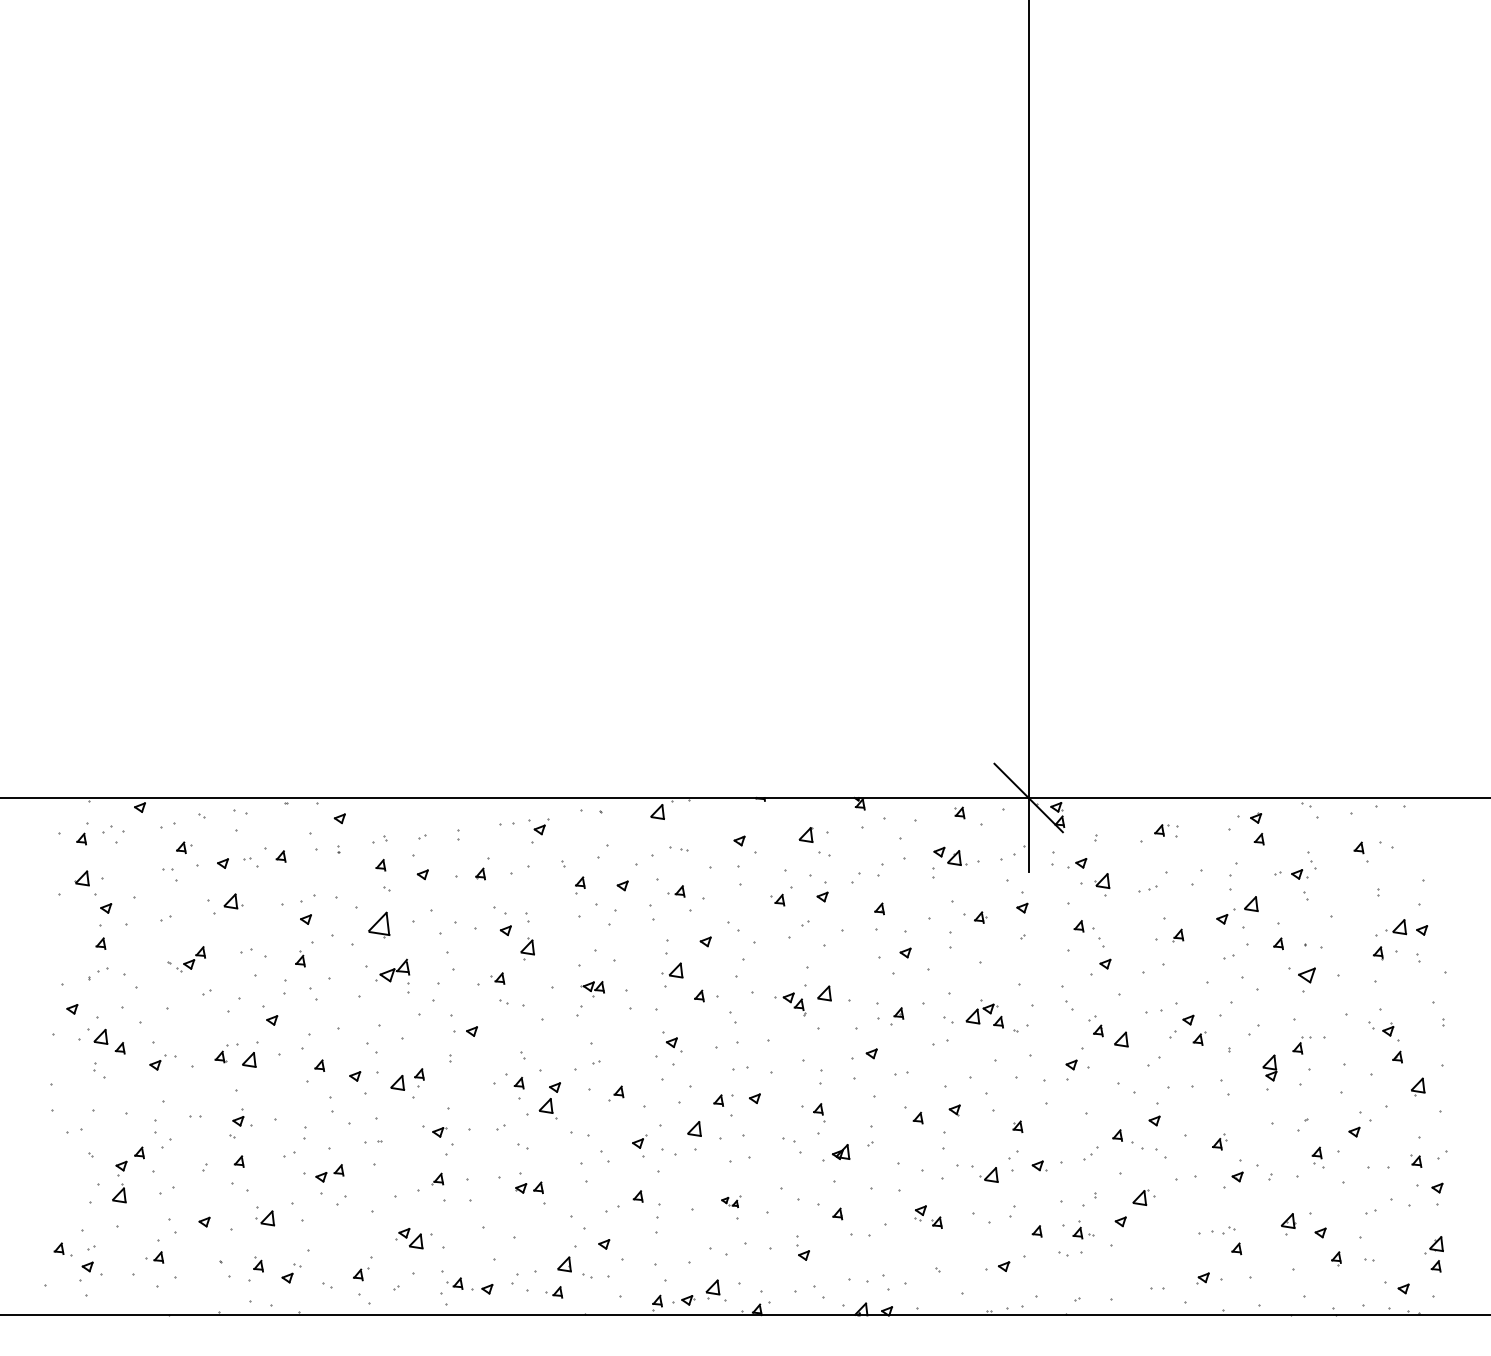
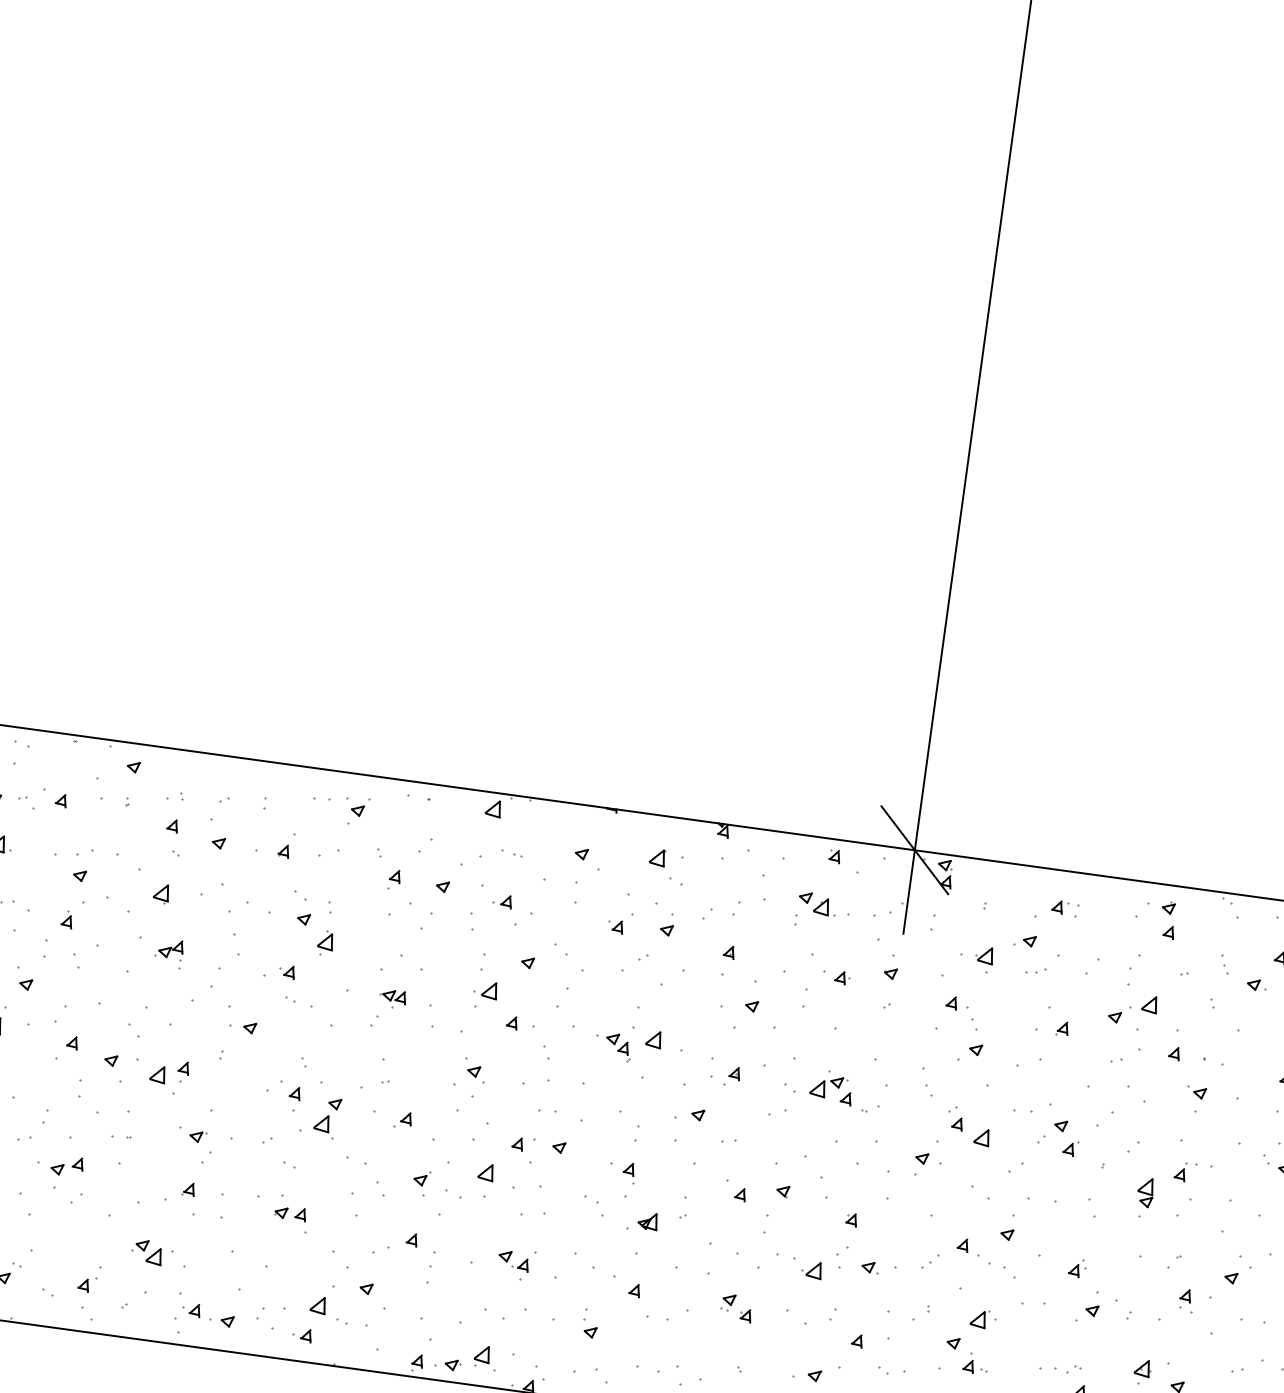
part: (1077, 863) -> (1025, 940), moved
part: (1299, 874) -> (1256, 985), moved
part: (379, 925) -> (161, 893), size x0.62
part: (1302, 974) -> (1196, 1091), size x0.62
part: (392, 976) -> (168, 953), size x0.71
part: (731, 1201) -> (516, 1260), size x1.67
part: (1083, 1229) -> (975, 1363), moved

